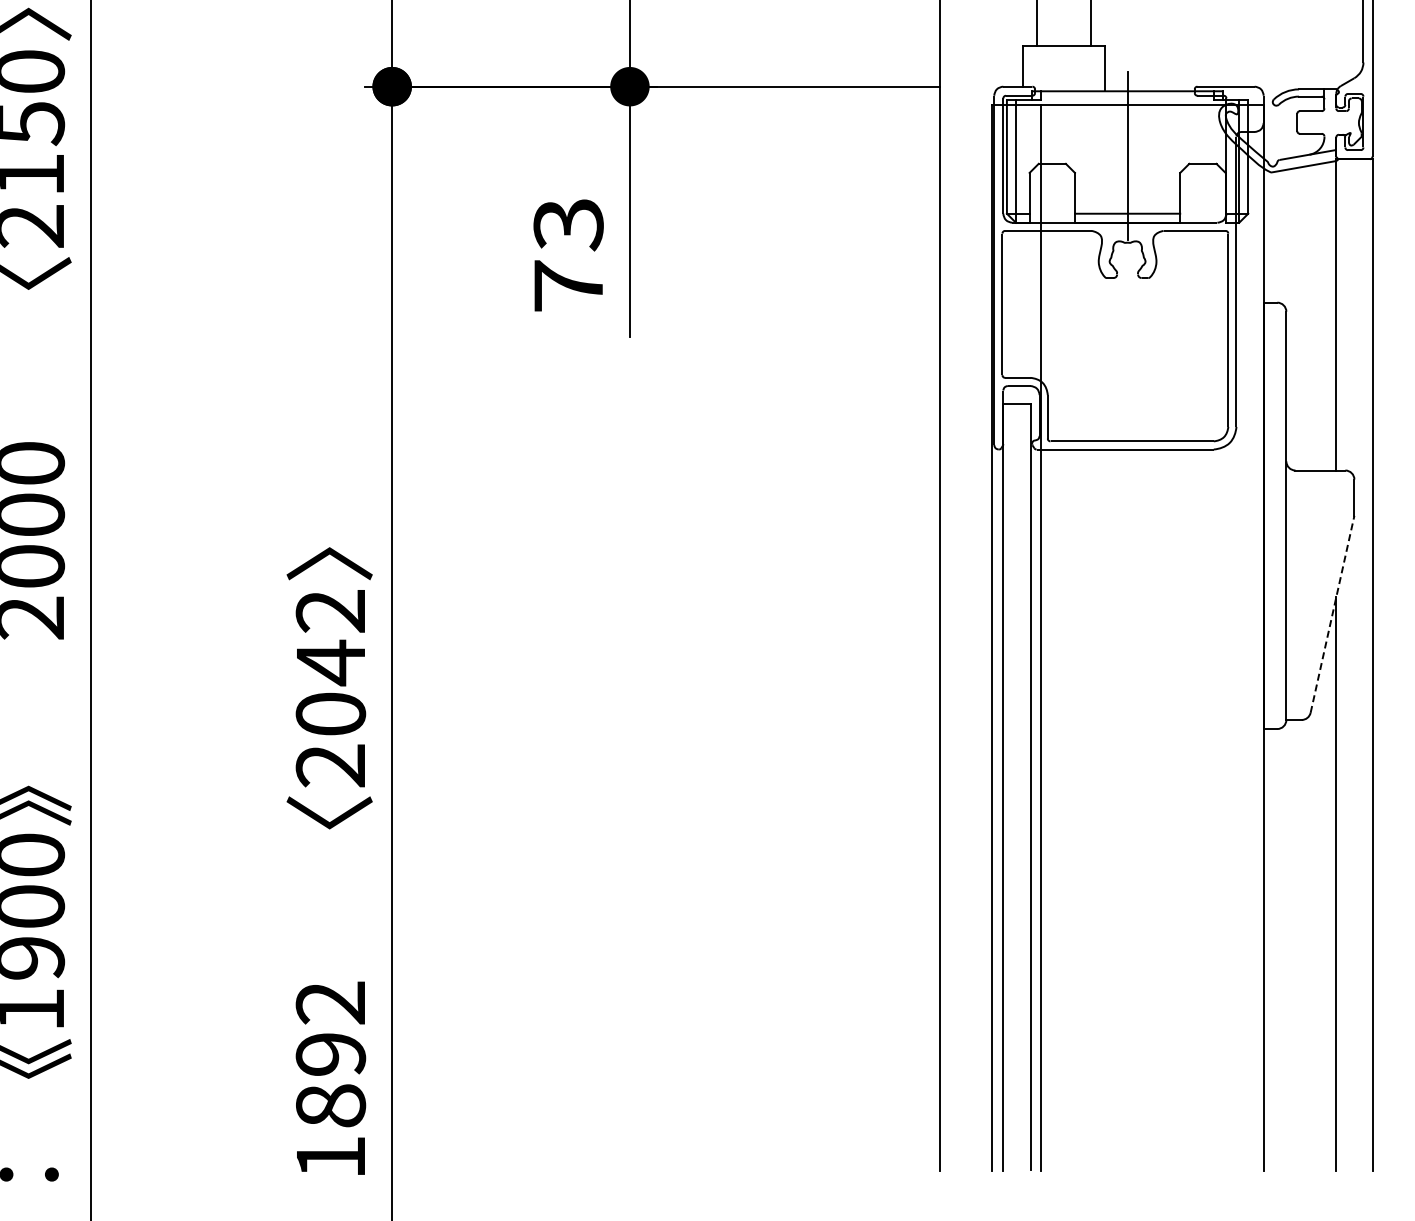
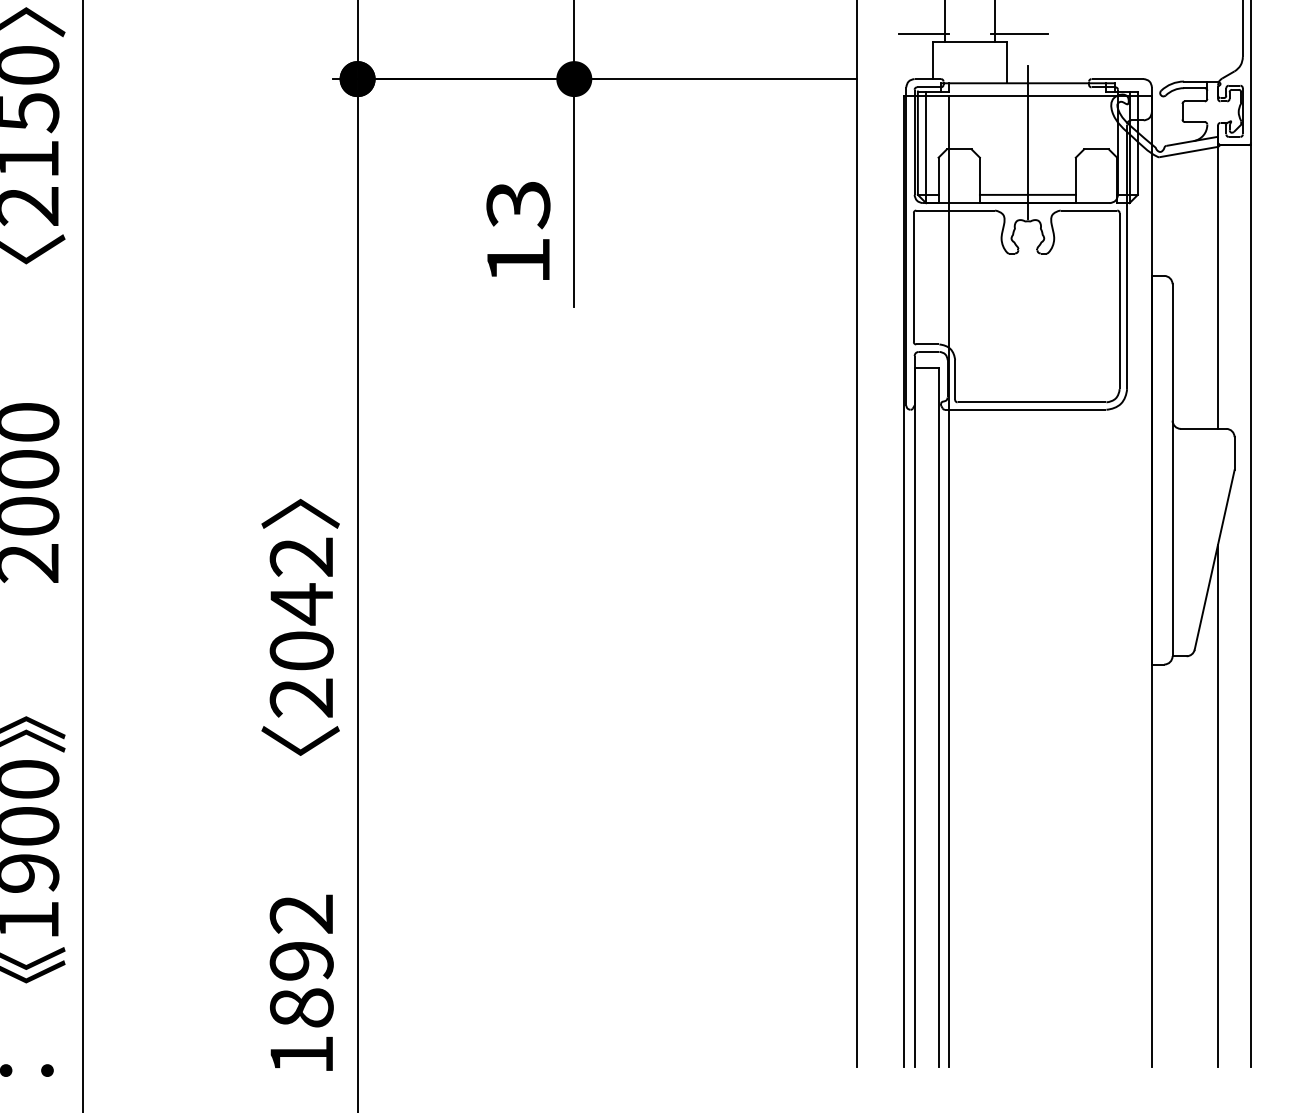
line: (1013, 36) -> (923, 33), added
line: (1117, 36) -> (1018, 33), added
text: (568, 285) -> (518, 260), 73 -> 13
line: (1332, 614) -> (1214, 560), dashed -> solid

